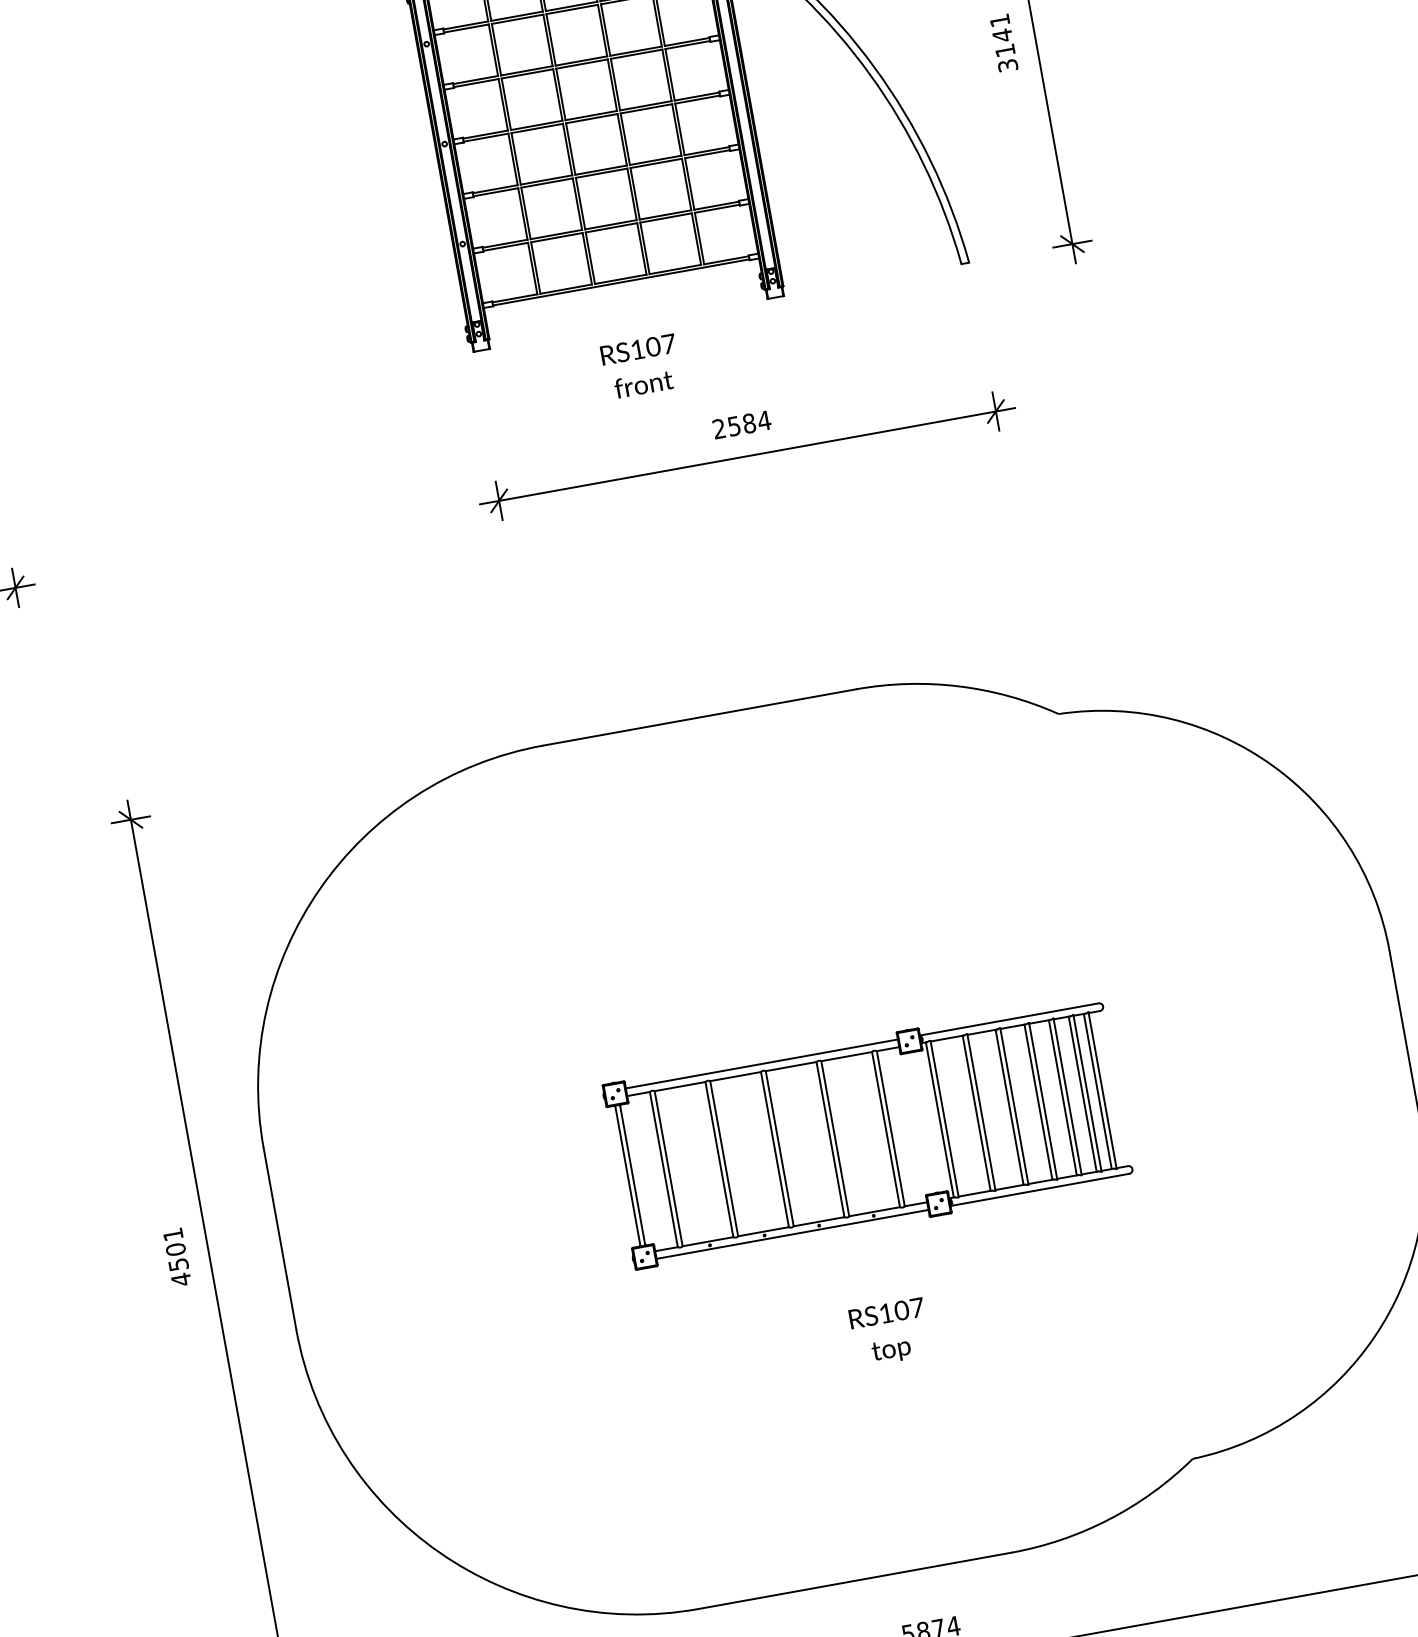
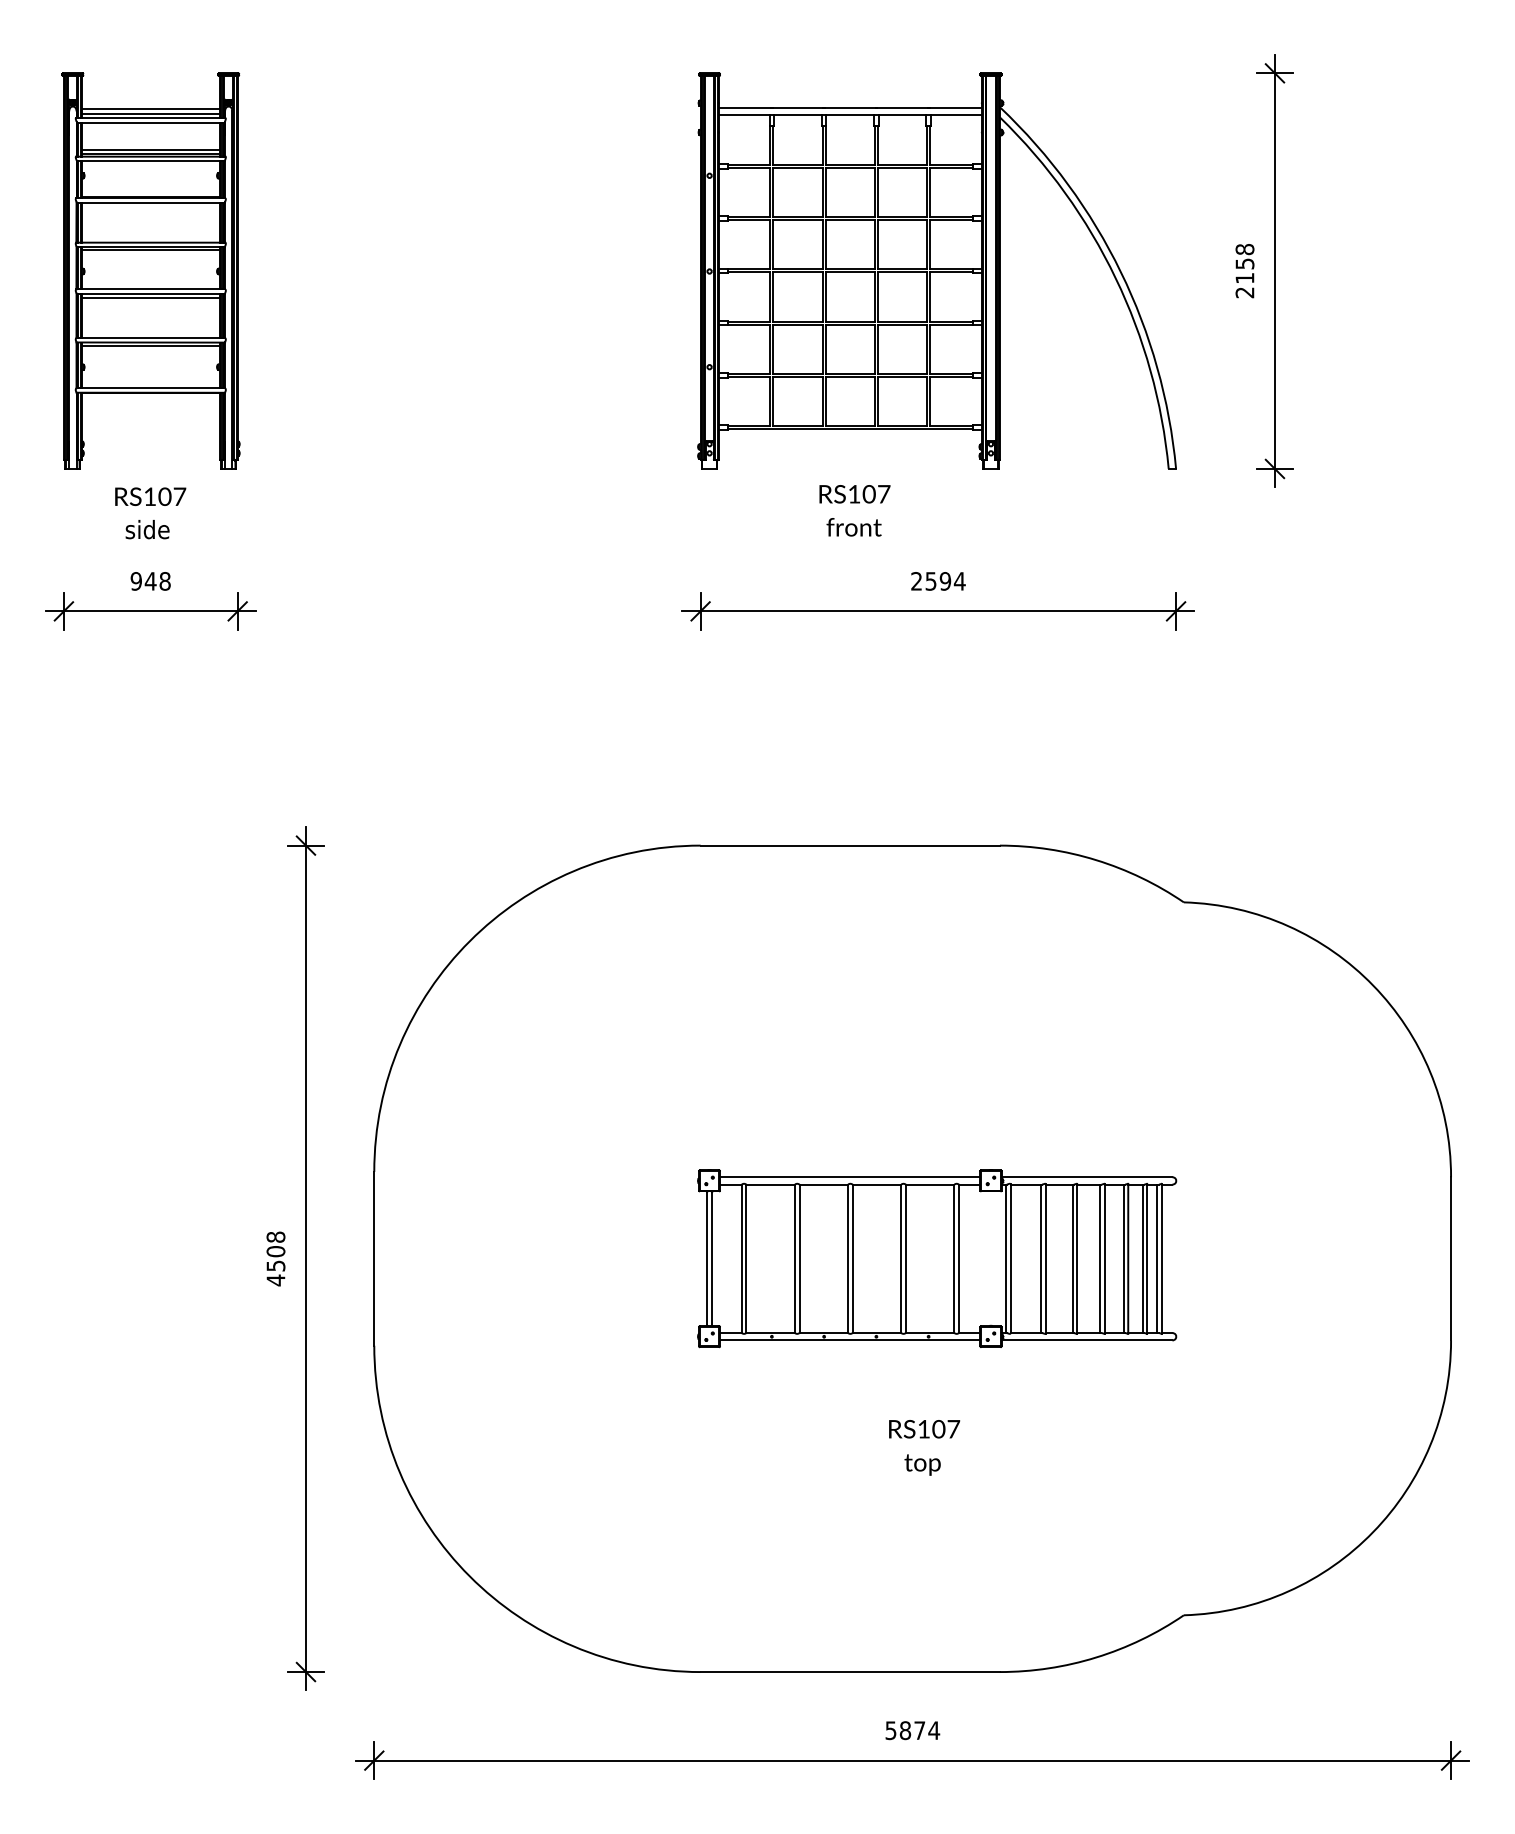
text: (1003, 43) -> (1244, 271), 3141 -> 2158
text: (749, 423) -> (945, 581), 2584 -> 2594
text: (172, 1233) -> (275, 1236), 4501 -> 4508

